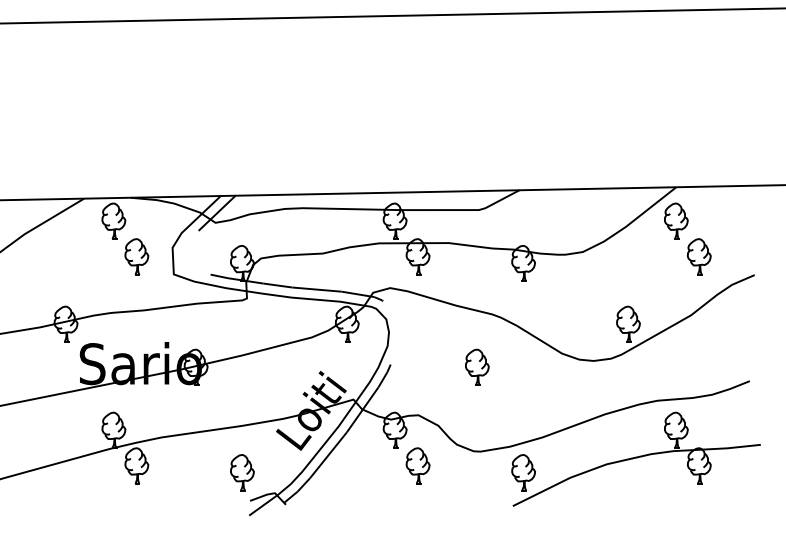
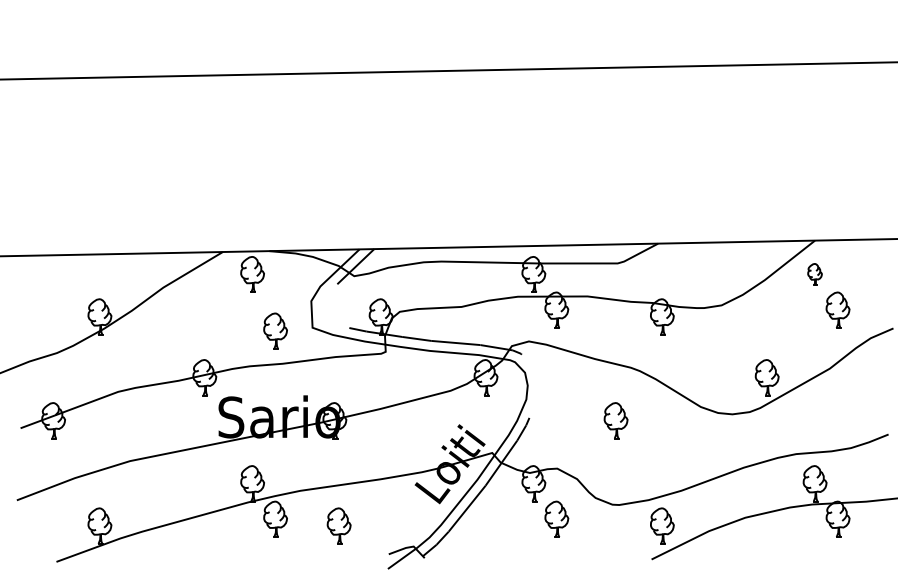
part: (675, 221) -> (814, 274), size x0.6
part: (136, 256) -> (275, 330), moved
part: (241, 472) -> (338, 525), moved

